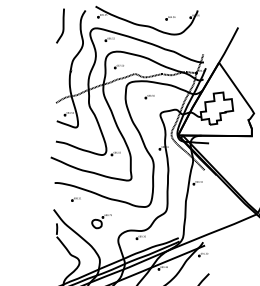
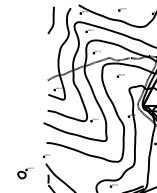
part: (170, 18) -> (122, 9), moved
part: (75, 199) -> (46, 155), moved
part: (101, 221) -> (25, 173), moved

